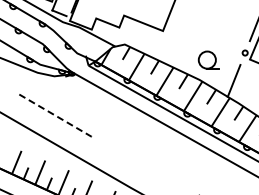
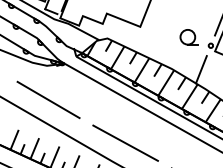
part: (208, 59) -> (188, 36), moved
line: (57, 116) -> (49, 100), dashed -> solid
line: (145, 165) -> (125, 142), added

